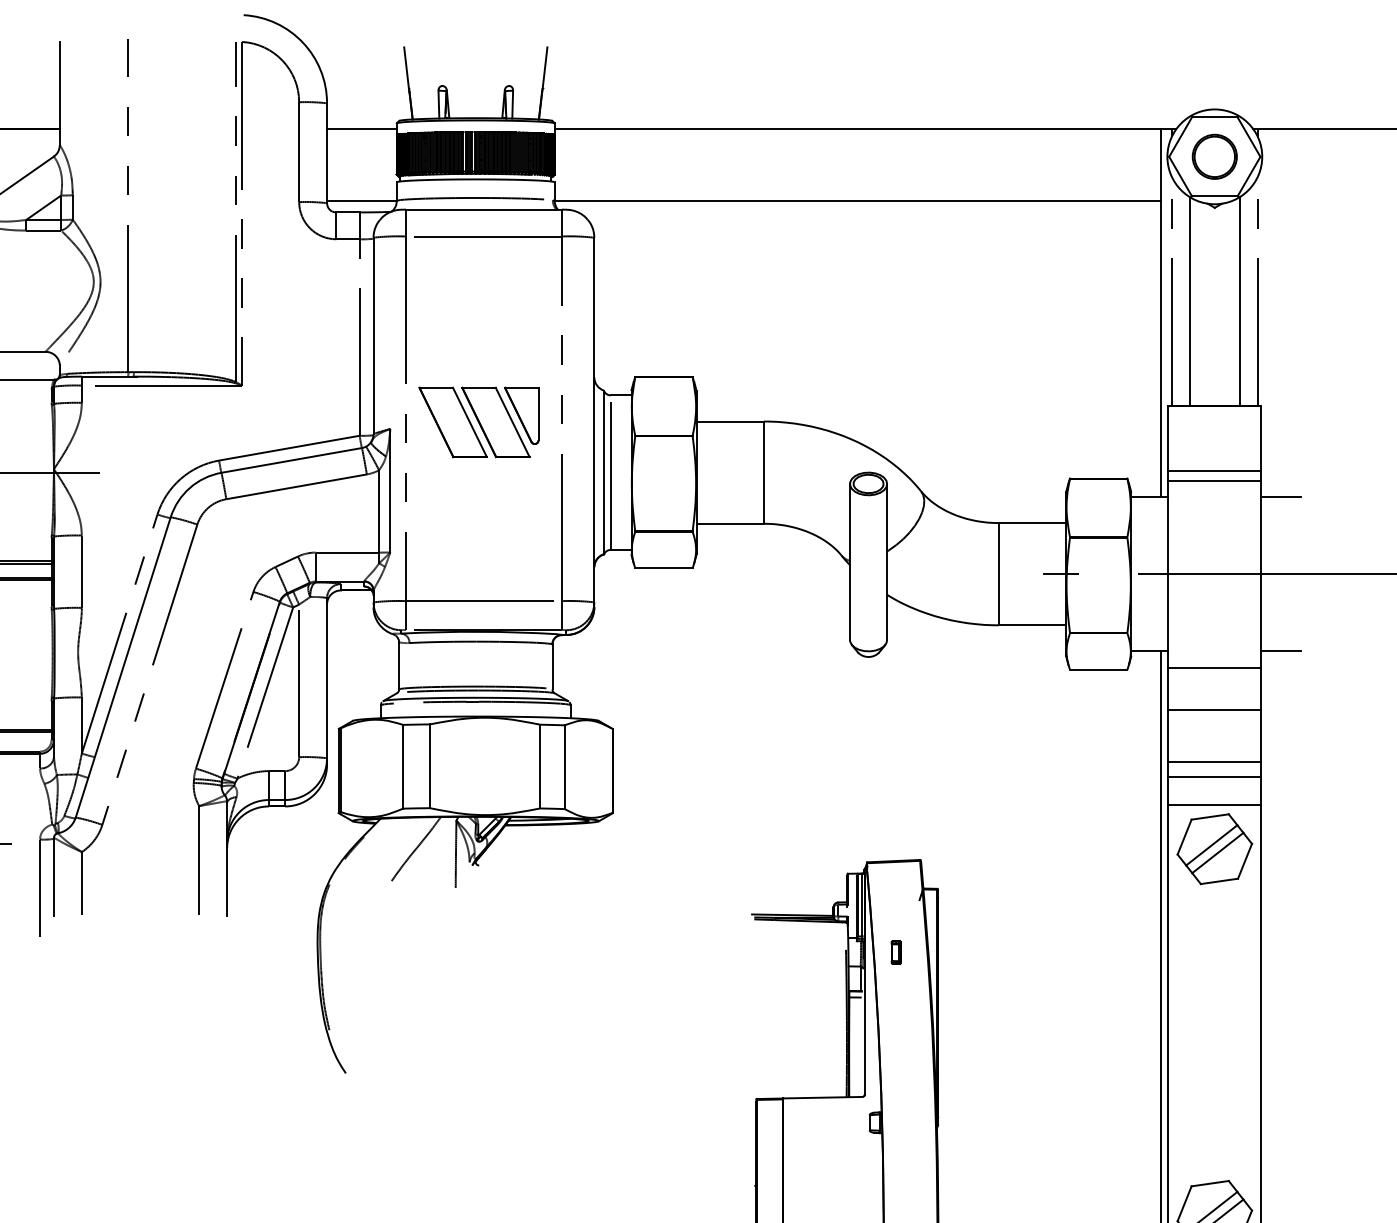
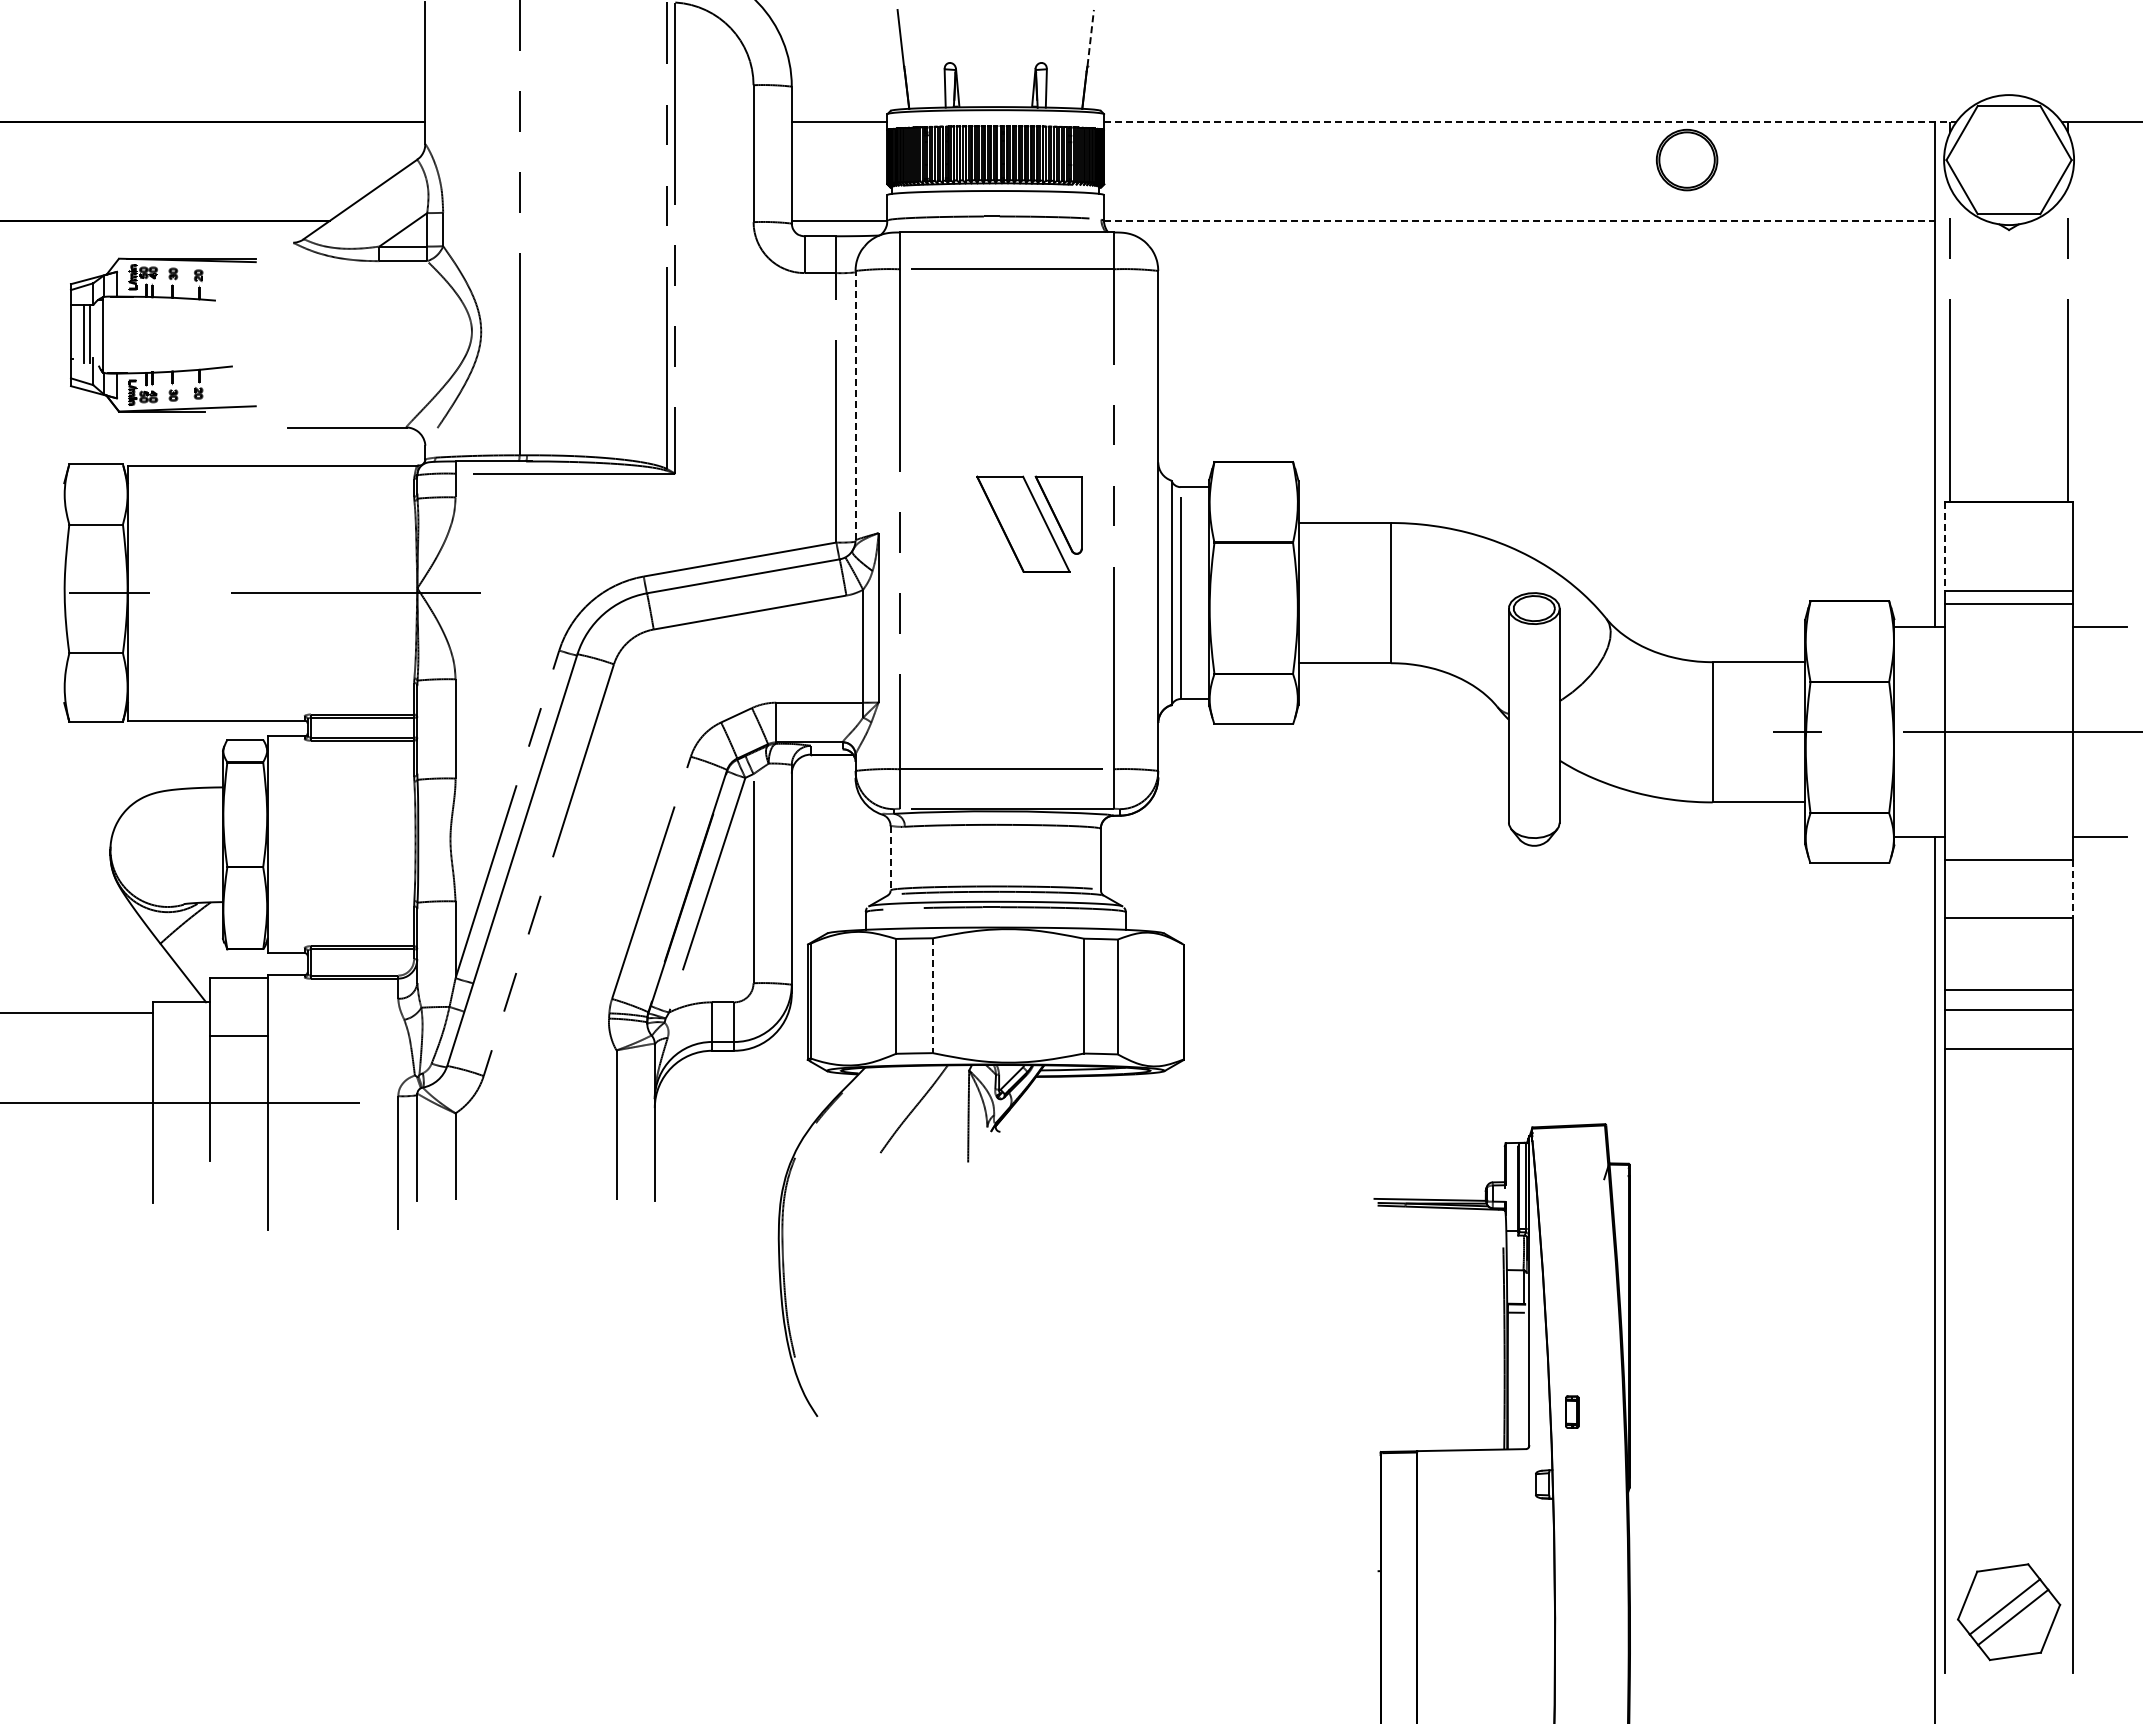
line: (544, 67) -> (1090, 37), solid -> dashed
line: (865, 128) -> (1530, 121), solid -> dashed
part: (1214, 156) -> (1686, 159), moved
line: (857, 200) -> (1519, 220), solid -> dashed
line: (1189, 301) -> (1974, 358), removed
line: (1239, 301) -> (2043, 358), removed
line: (373, 335) -> (855, 405), solid -> dashed
part: (453, 421) -> (964, 523), removed
line: (1168, 438) -> (1945, 546), solid -> dashed
line: (399, 666) -> (890, 858), solid -> dashed
line: (1261, 688) -> (2072, 889), solid -> dashed
line: (429, 766) -> (932, 996), solid -> dashed
part: (1215, 849) -> (2009, 1109), removed
part: (896, 952) -> (1572, 1411), moved

